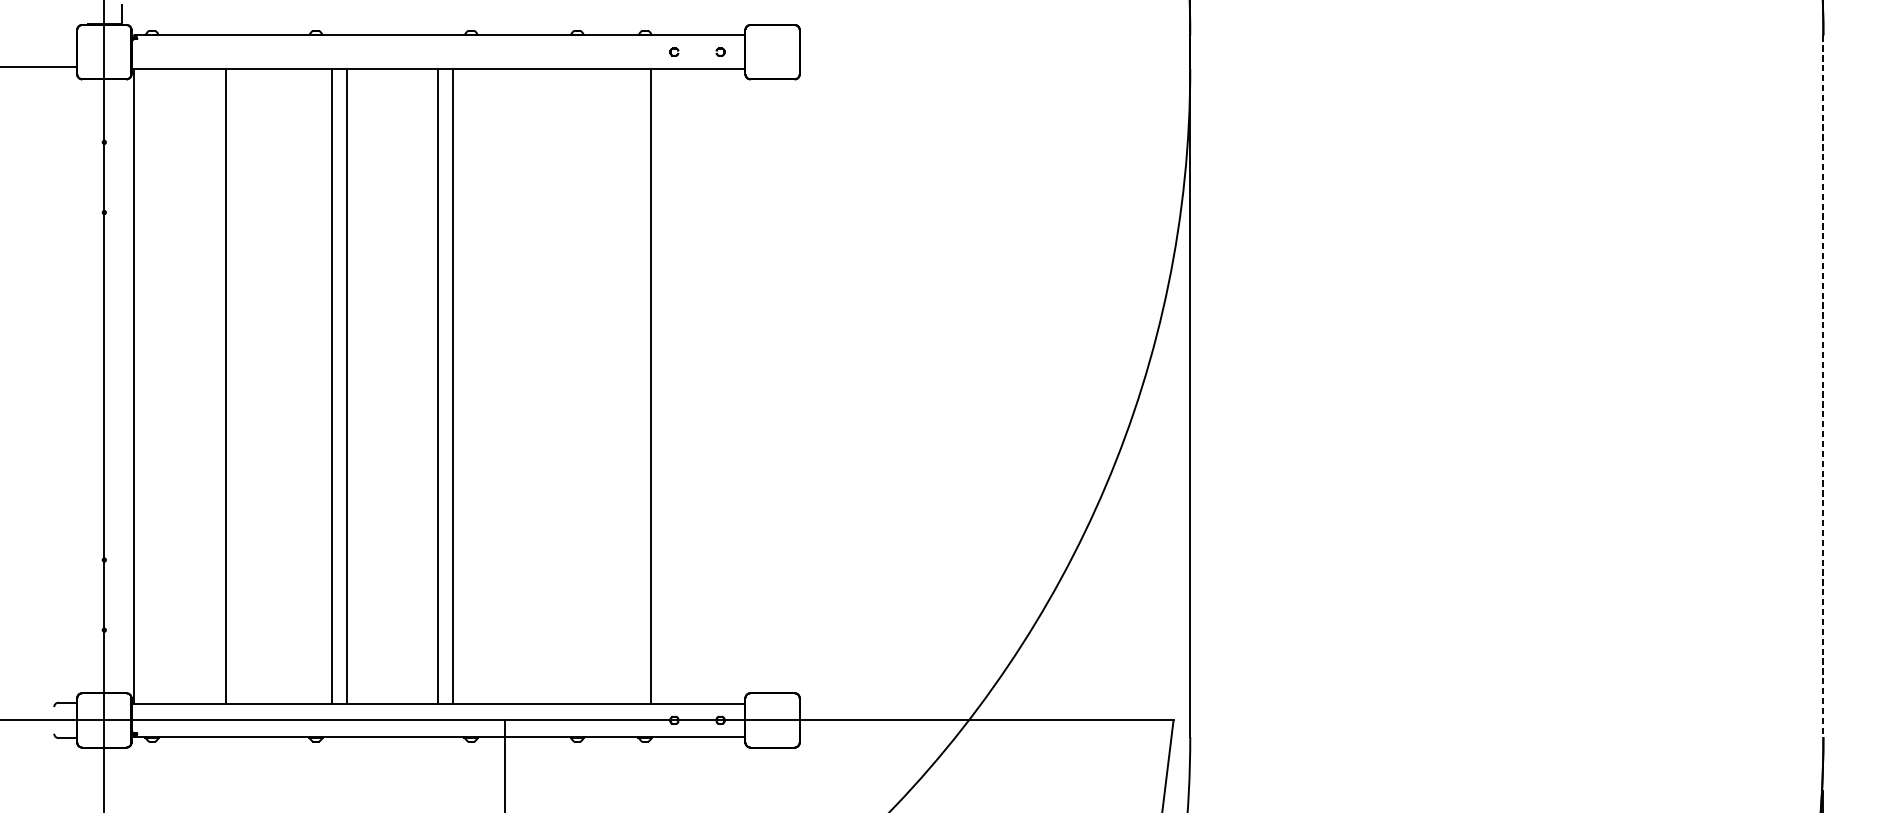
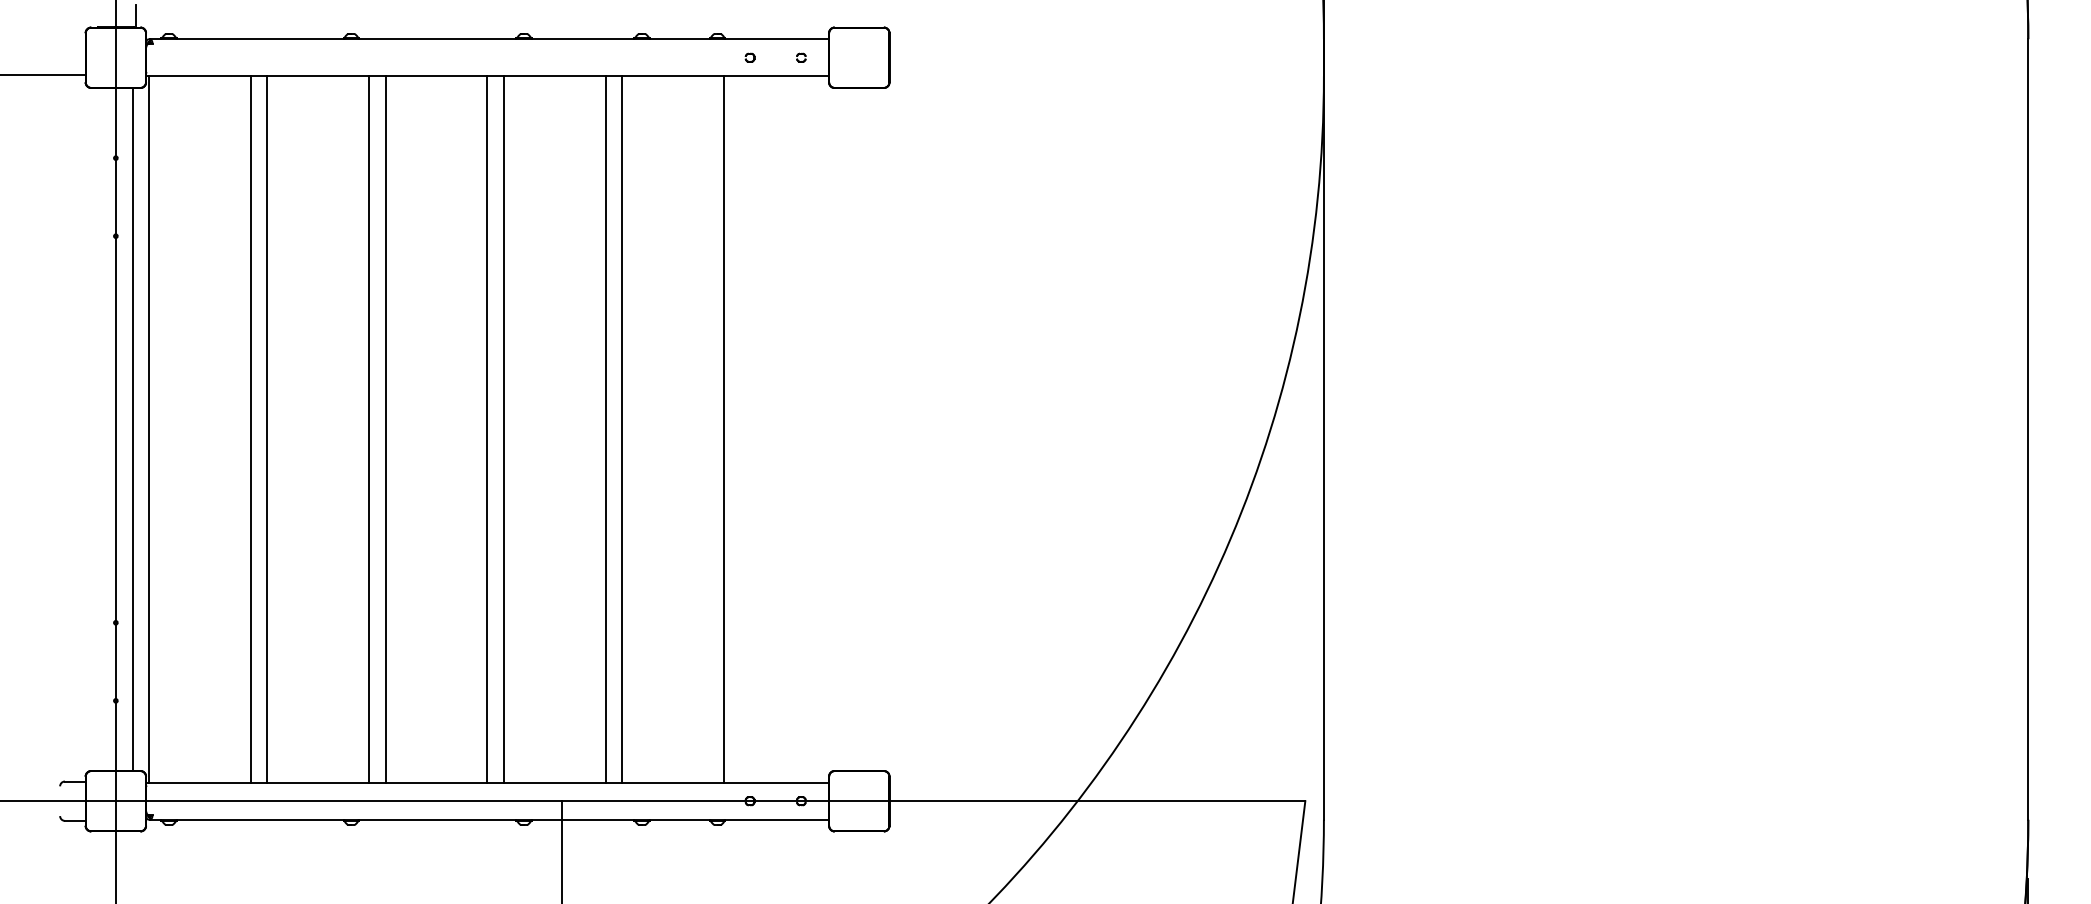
line: (119, 386) -> (132, 429), added
line: (240, 386) -> (267, 429), added
line: (544, 386) -> (605, 429), added
line: (559, 386) -> (622, 429), added
line: (1823, 387) -> (2028, 430), dashed -> solid

